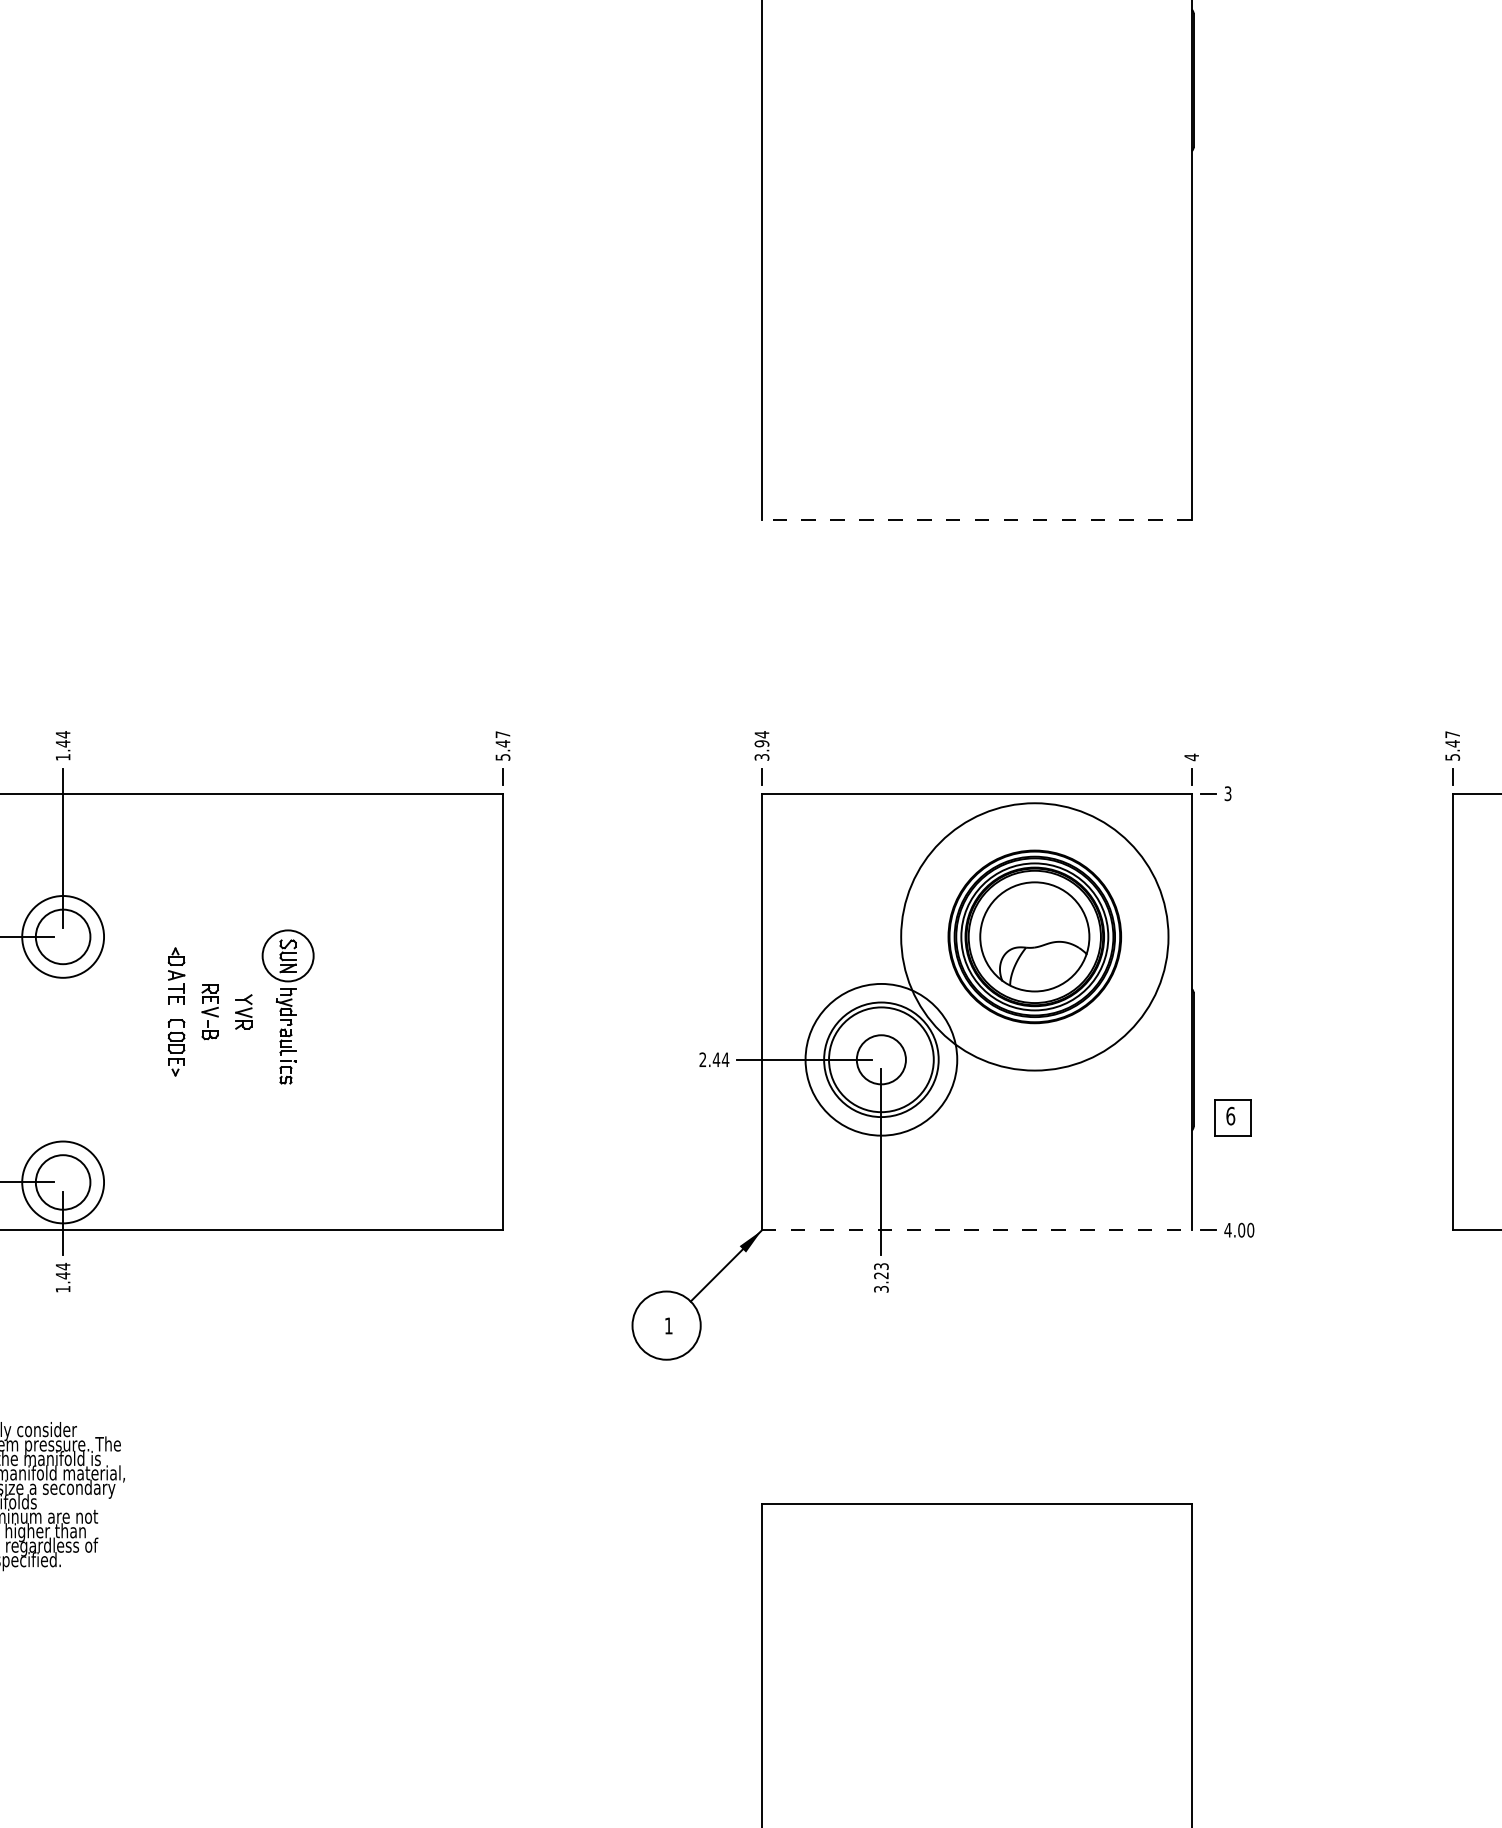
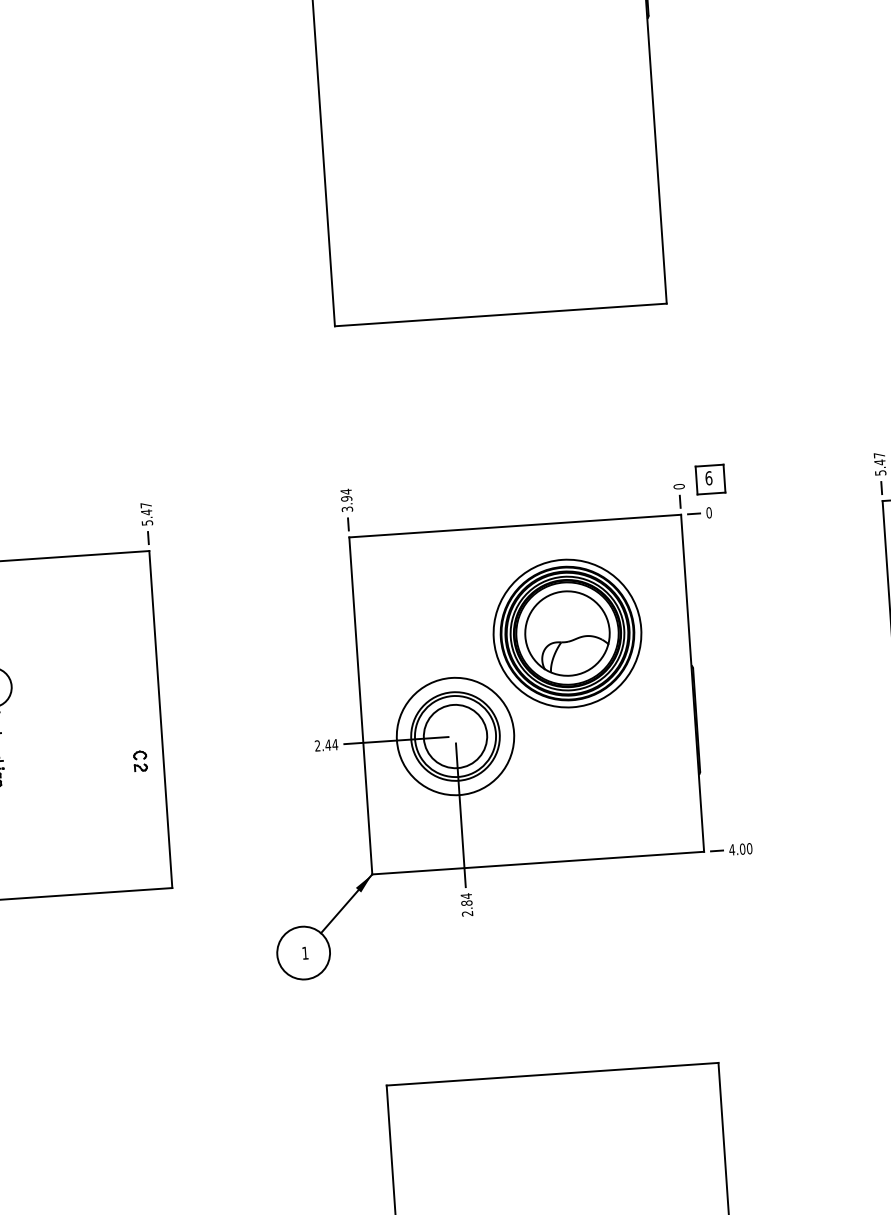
line: (976, 520) -> (500, 315), dashed -> solid
text: (1191, 757) -> (679, 486), 4 -> 0
text: (1227, 793) -> (708, 512), 3 -> 0
circle: (1034, 936) -> (567, 633), size x0.71
circle: (881, 1059) -> (455, 736), size x1.67
part: (472, 1063) -> (139, 760), added
part: (1232, 1117) -> (710, 479), moved
line: (976, 1230) -> (537, 863), dashed -> solid
text: (881, 1277) -> (467, 904), 3.23 -> 2.84

